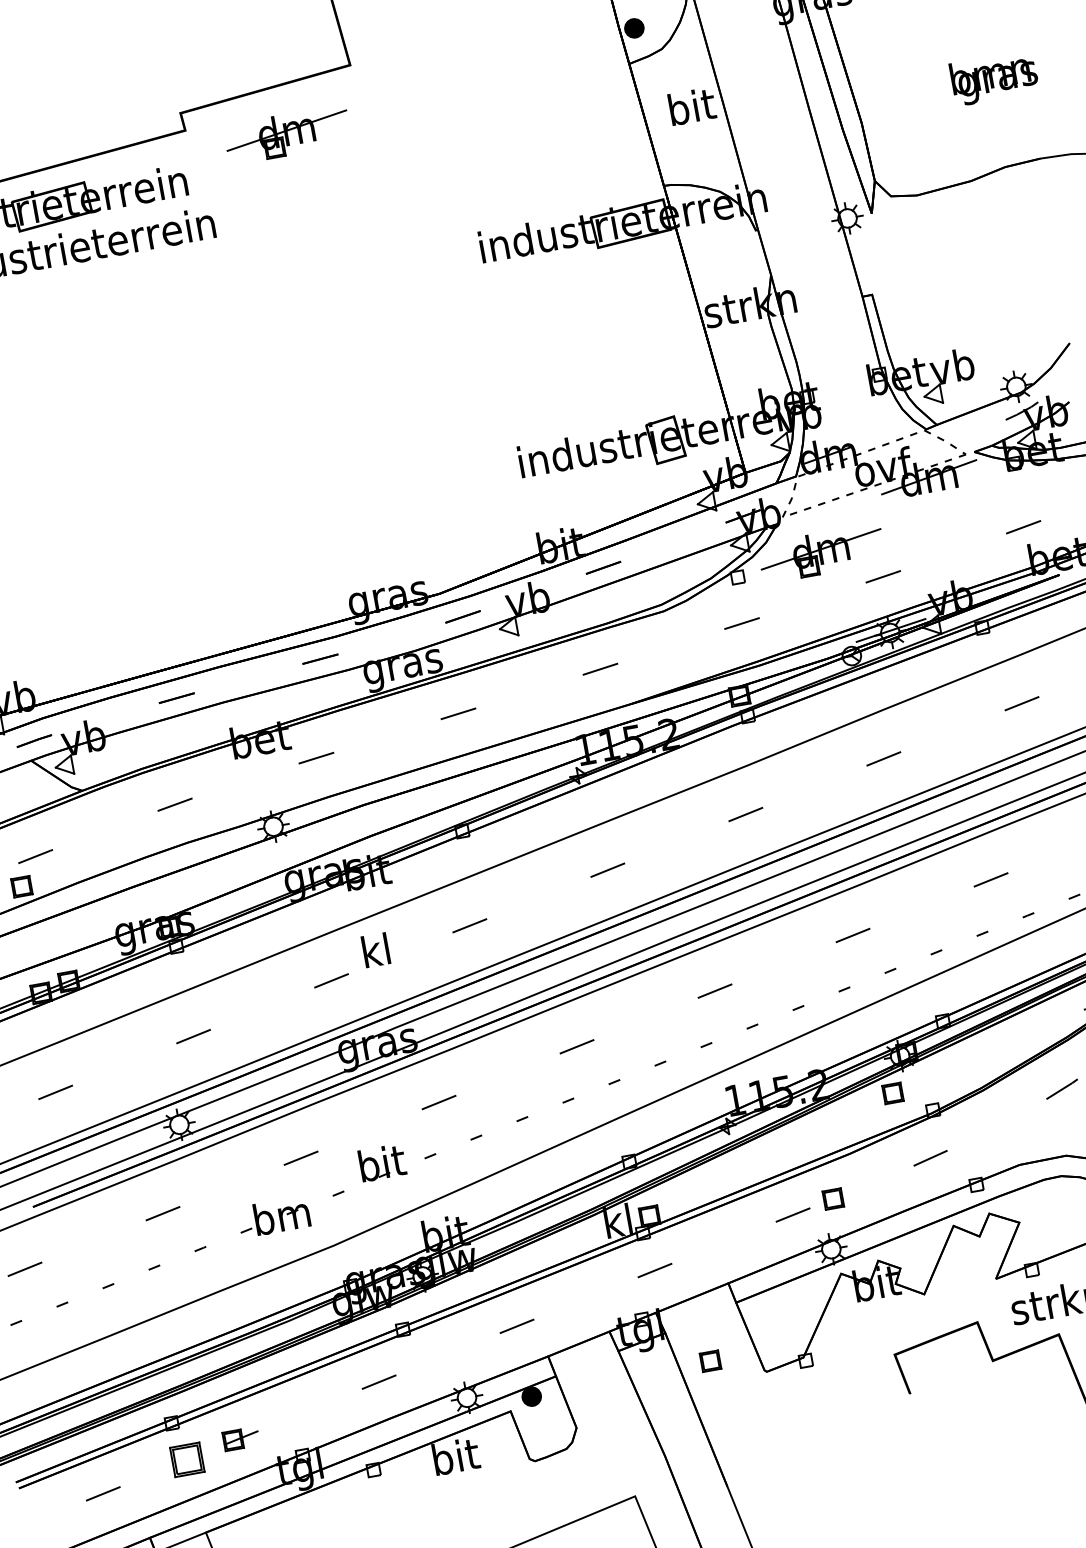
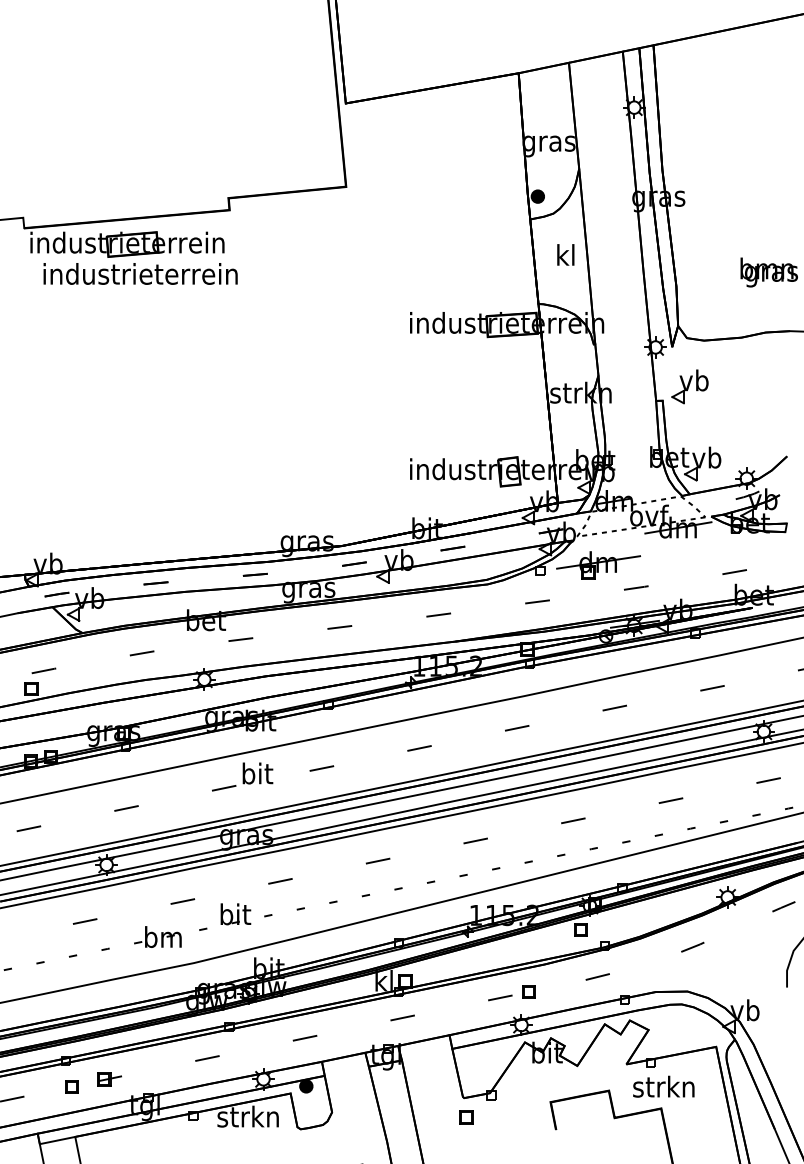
text: (692, 107) -> (566, 255), bit -> kl
part: (287, 135) -> (296, 225), removed
part: (907, 266) -> (689, 386), added
text: (376, 950) -> (257, 773), kl -> bit
part: (710, 1361) -> (466, 1117), moved
text: (453, 1456) -> (247, 1116), bit -> strkn
part: (186, 1459) -> (71, 1086), size x0.62

